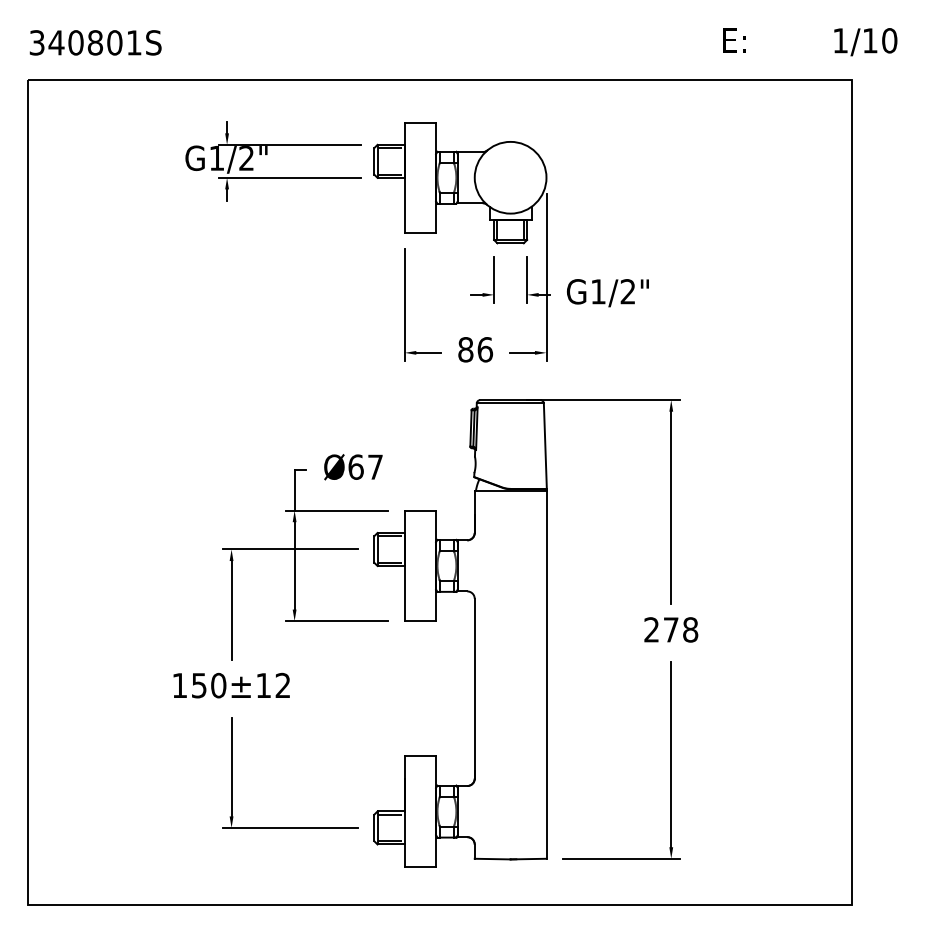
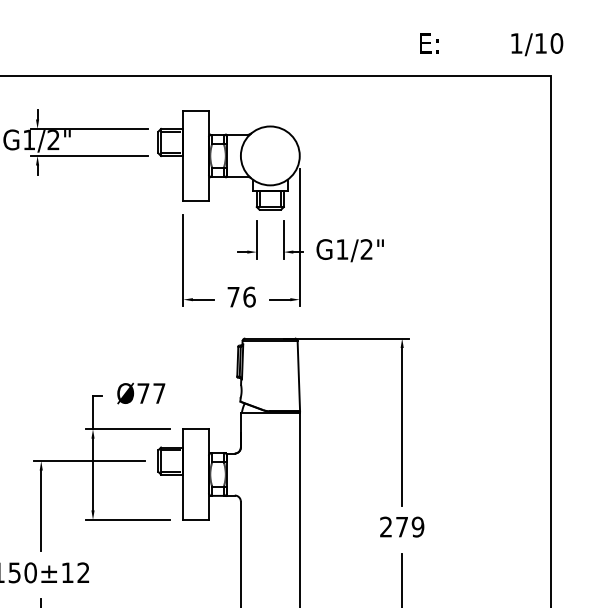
text: (810, 42) -> (491, 44), moved
text: (465, 349) -> (233, 296), 86 -> 76
text: (355, 466) -> (142, 392), Ø67 -> Ø77
text: (690, 629) -> (417, 526), 278 -> 279

